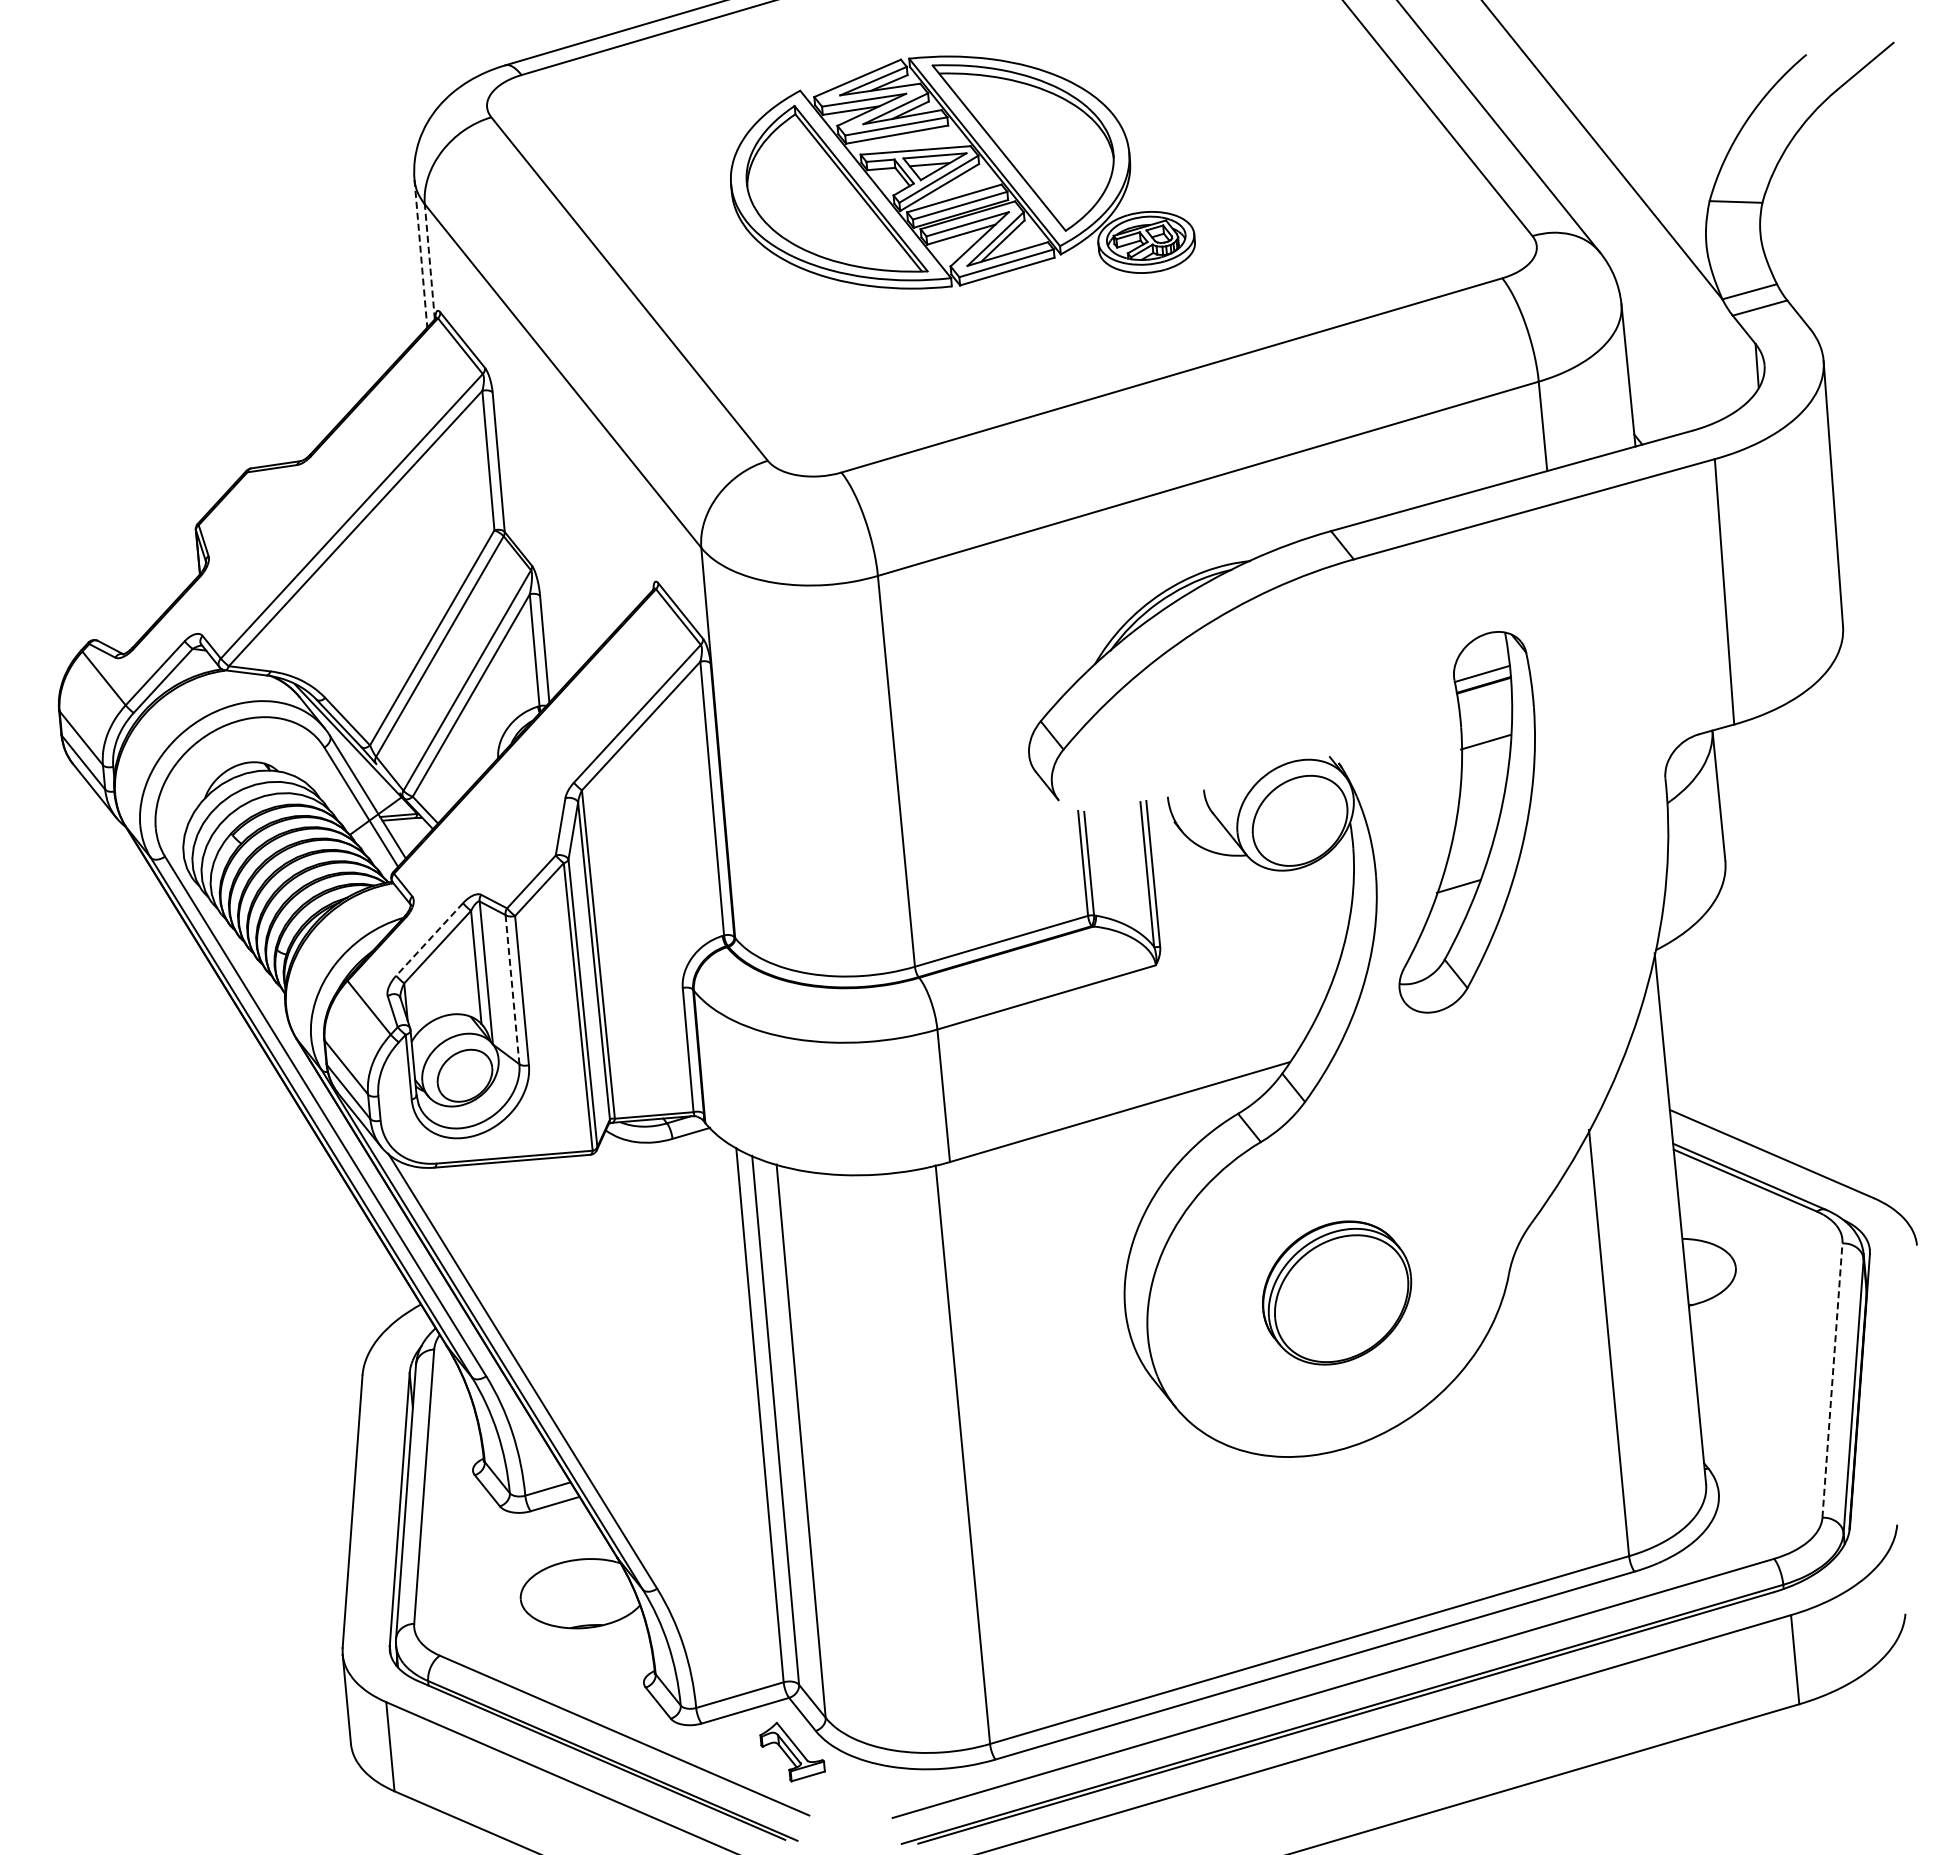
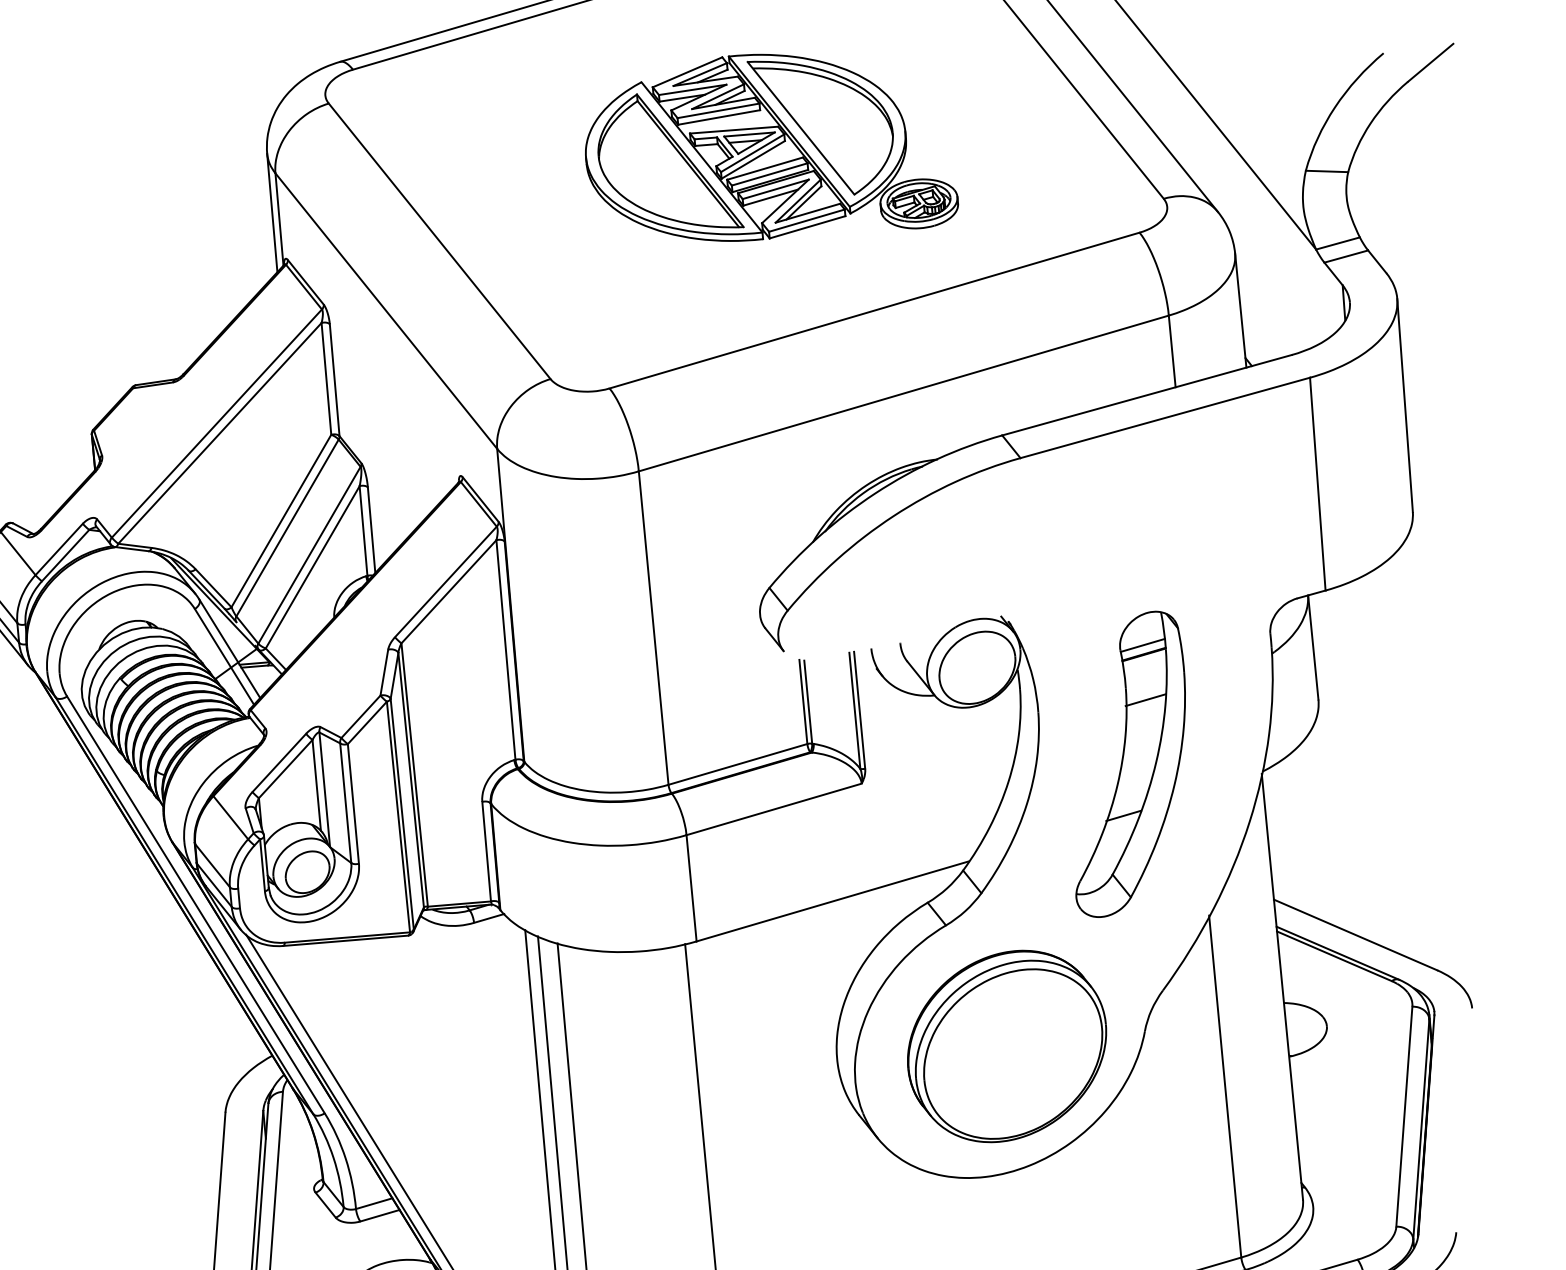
part: (962, 172) -> (771, 147), moved
line: (420, 254) -> (271, 213), dashed -> solid
line: (429, 261) -> (279, 219), dashed -> solid
part: (1466, 822) -> (1130, 764), moved
line: (429, 939) -> (279, 762), dashed -> solid
line: (512, 989) -> (345, 803), dashed -> solid
part: (1336, 1292) -> (1006, 1046), size x1.67
line: (1832, 1380) -> (1404, 1116), dashed -> solid

